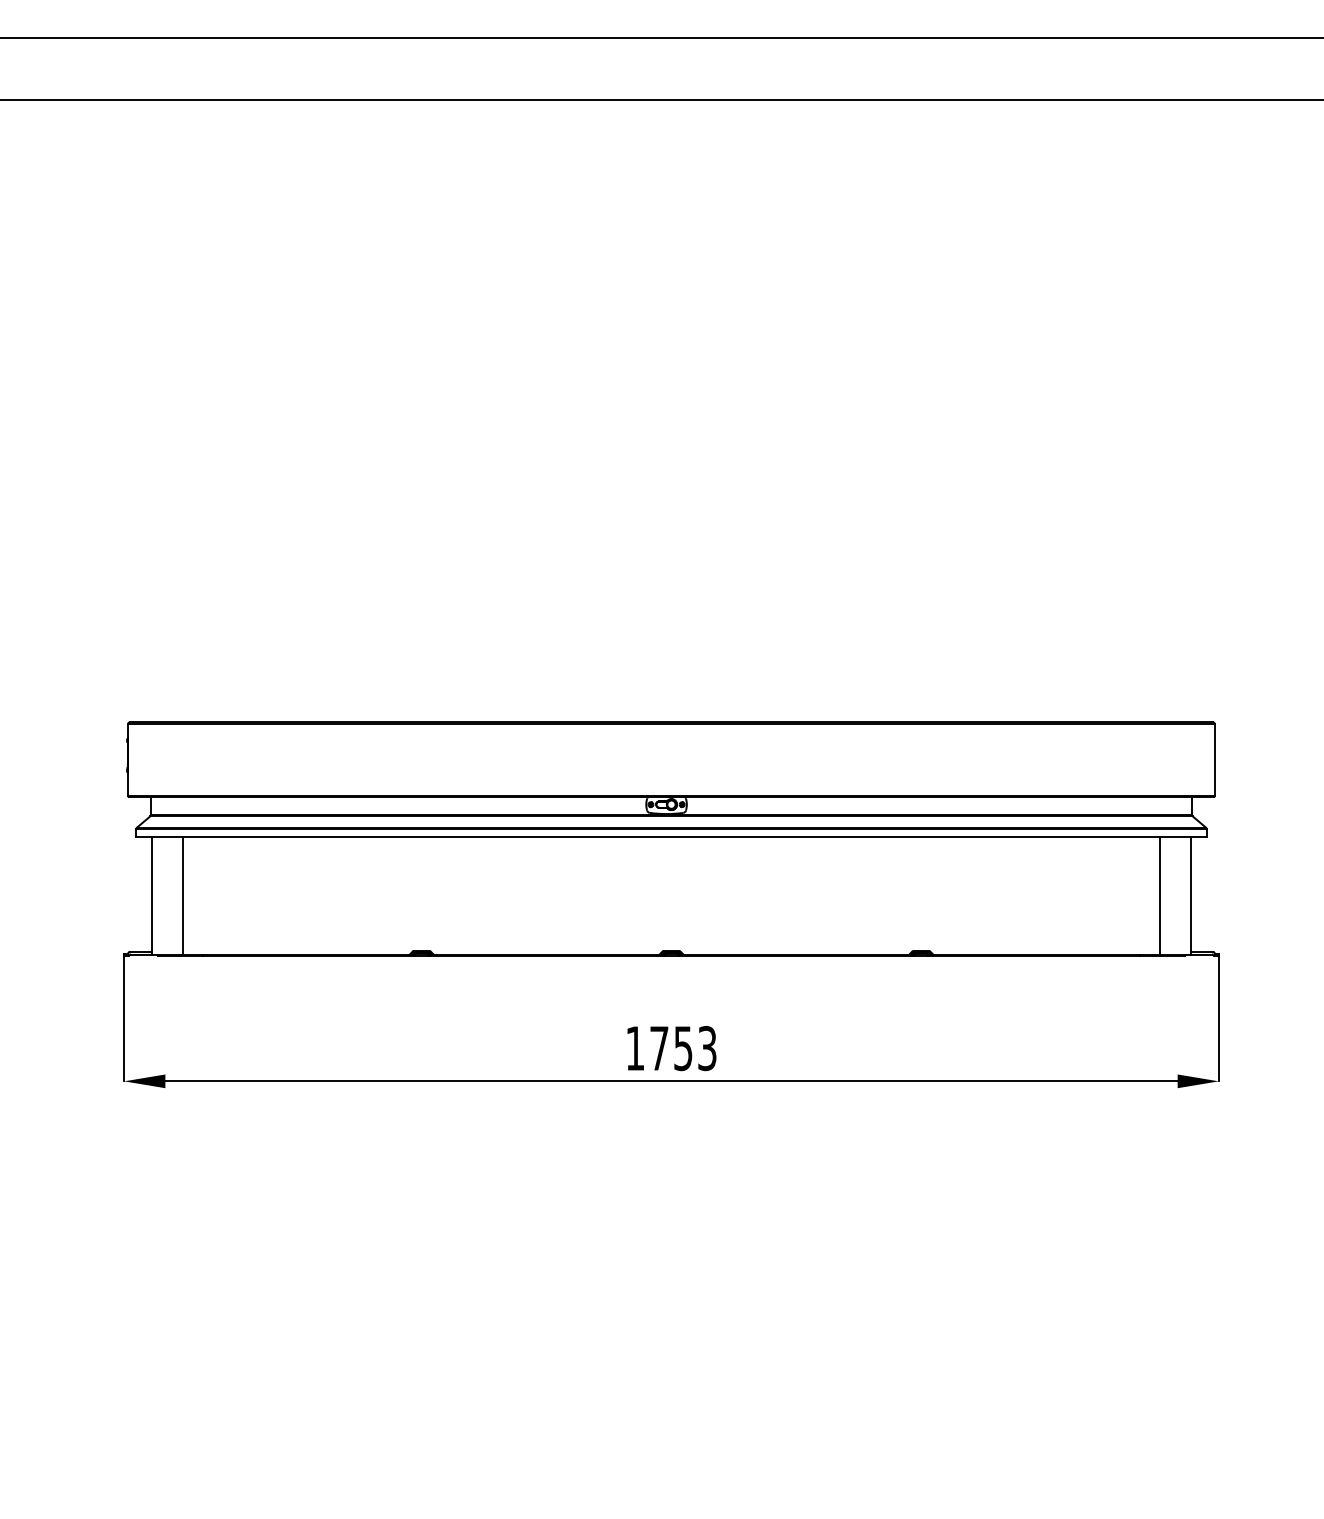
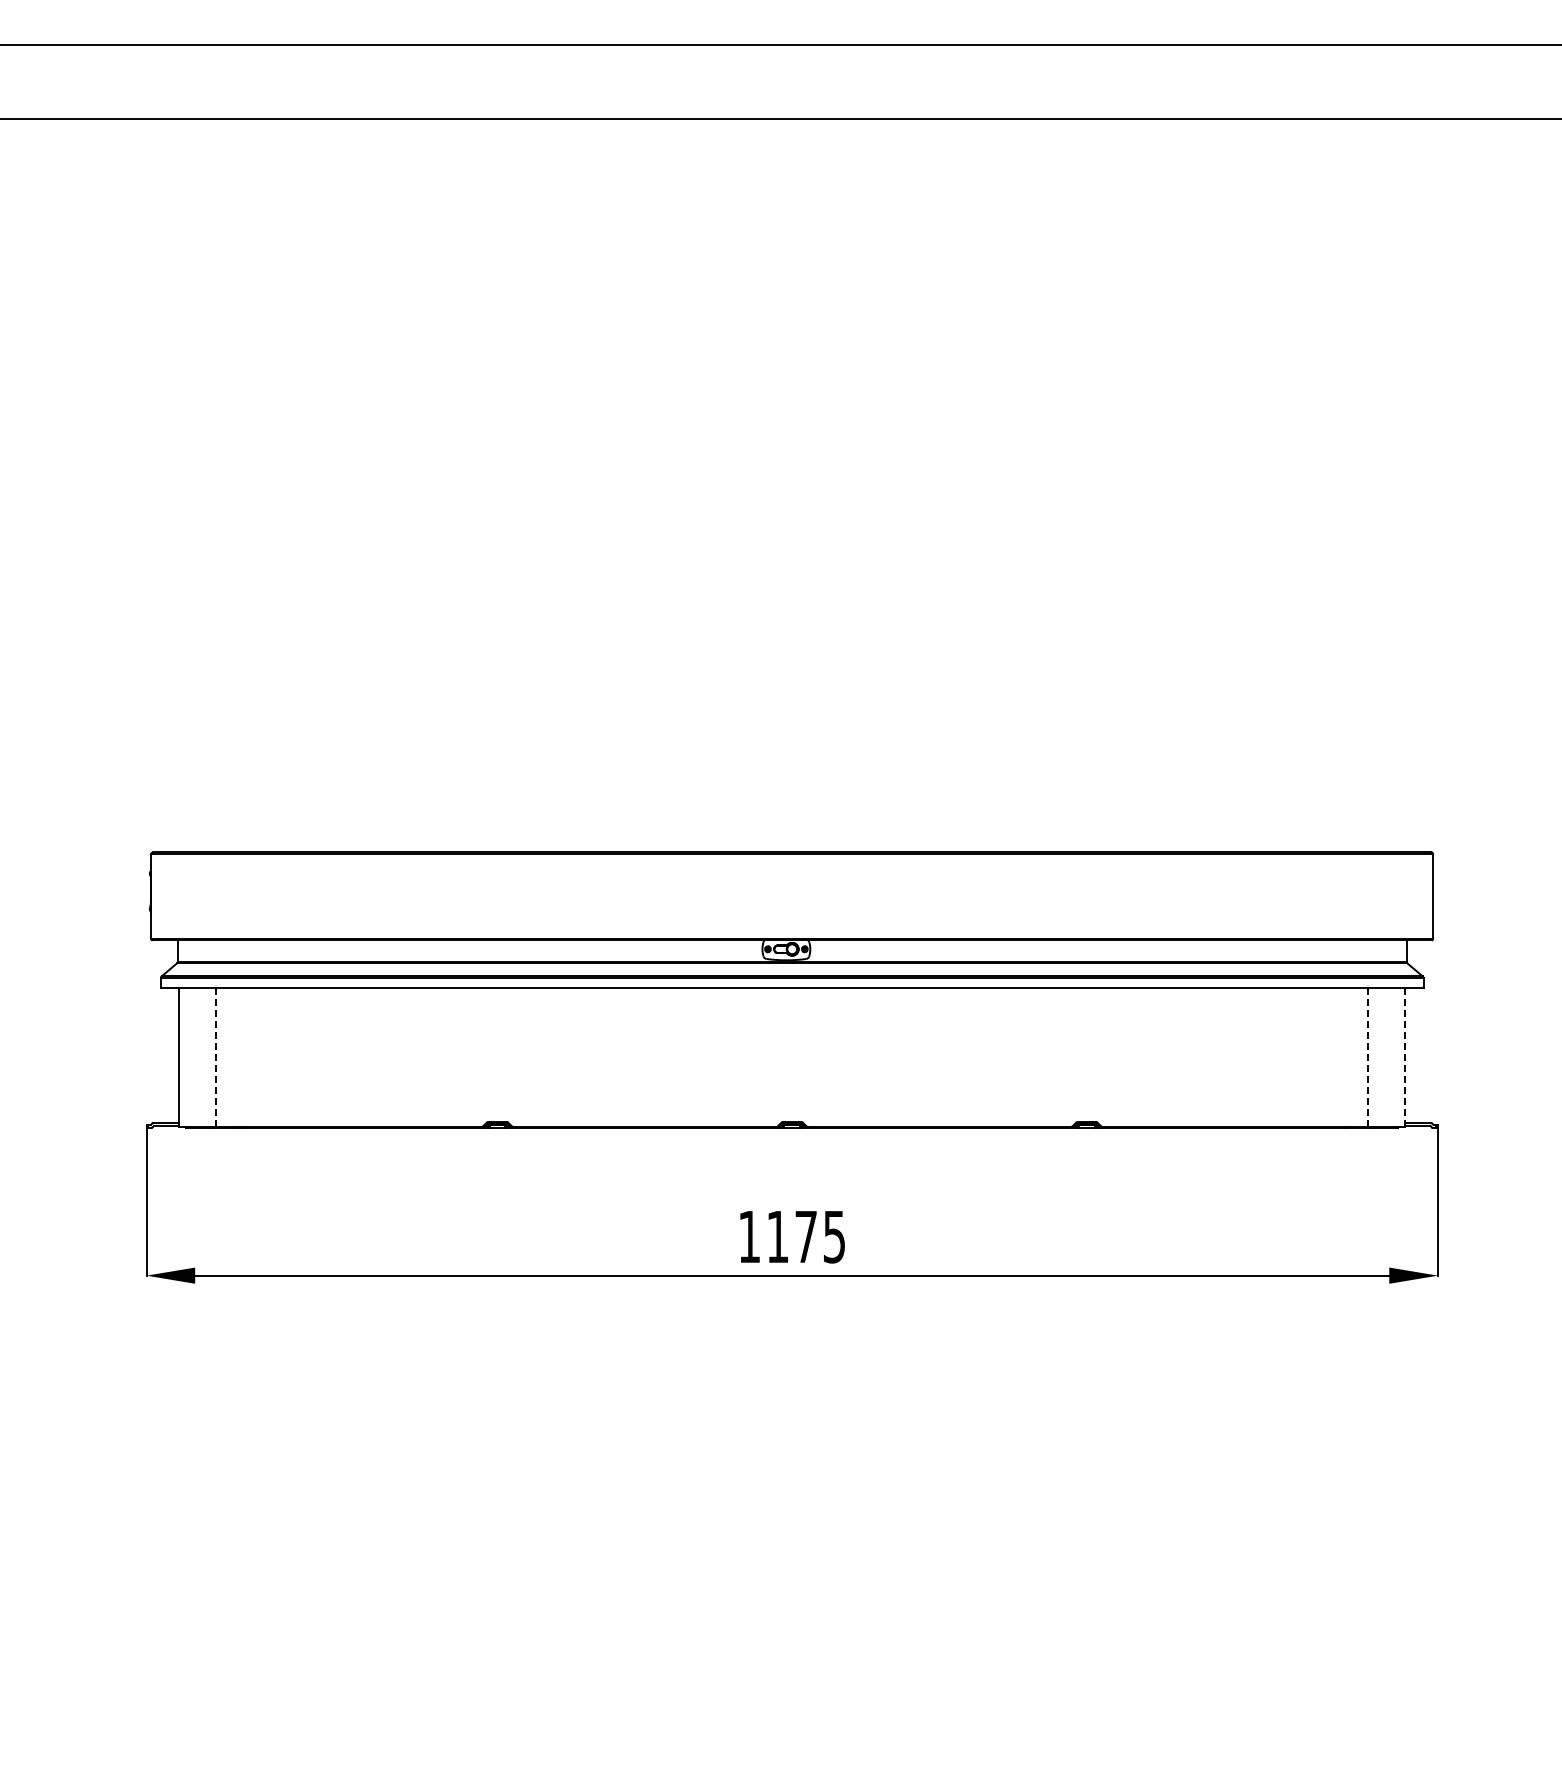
line: (183, 896) -> (216, 1057), solid -> dashed
line: (1160, 896) -> (1368, 1057), solid -> dashed
line: (1191, 896) -> (1405, 1057), solid -> dashed
text: (683, 1048) -> (806, 1236), 1753 -> 1175

